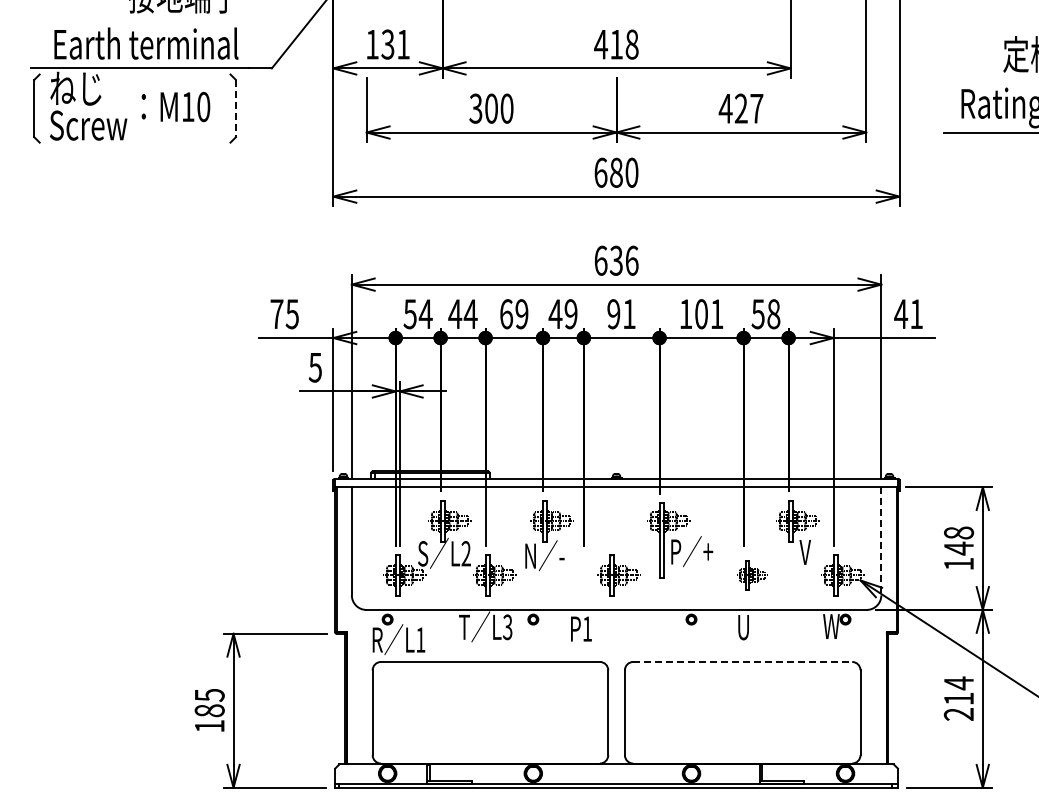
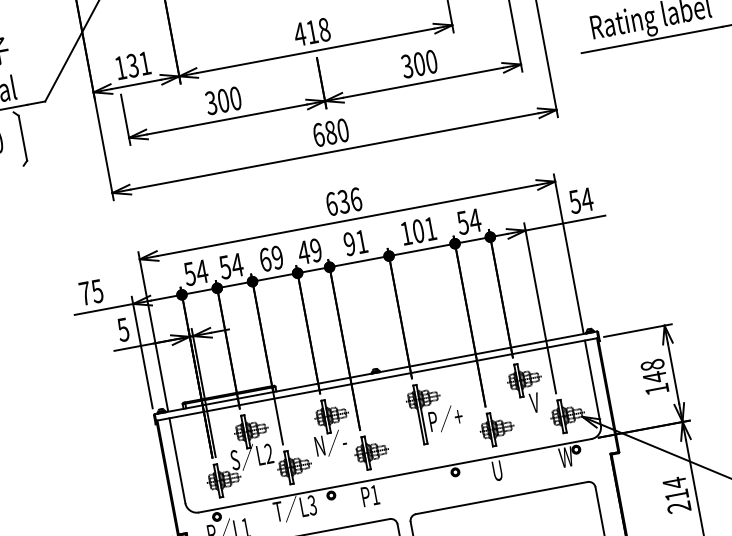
line: (235, 108) -> (22, 138), dashed -> solid
text: (740, 108) -> (418, 64), 427 -> 300
text: (455, 314) -> (225, 267), 44 -> 54
text: (773, 314) -> (474, 220), 58 -> 54
text: (908, 314) -> (580, 201), 41 -> 54
line: (881, 541) -> (593, 383), dashed -> solid
part: (618, 575) -> (371, 452), moved
part: (752, 575) -> (496, 428), size x1.43
line: (743, 661) -> (502, 497), dashed -> solid

